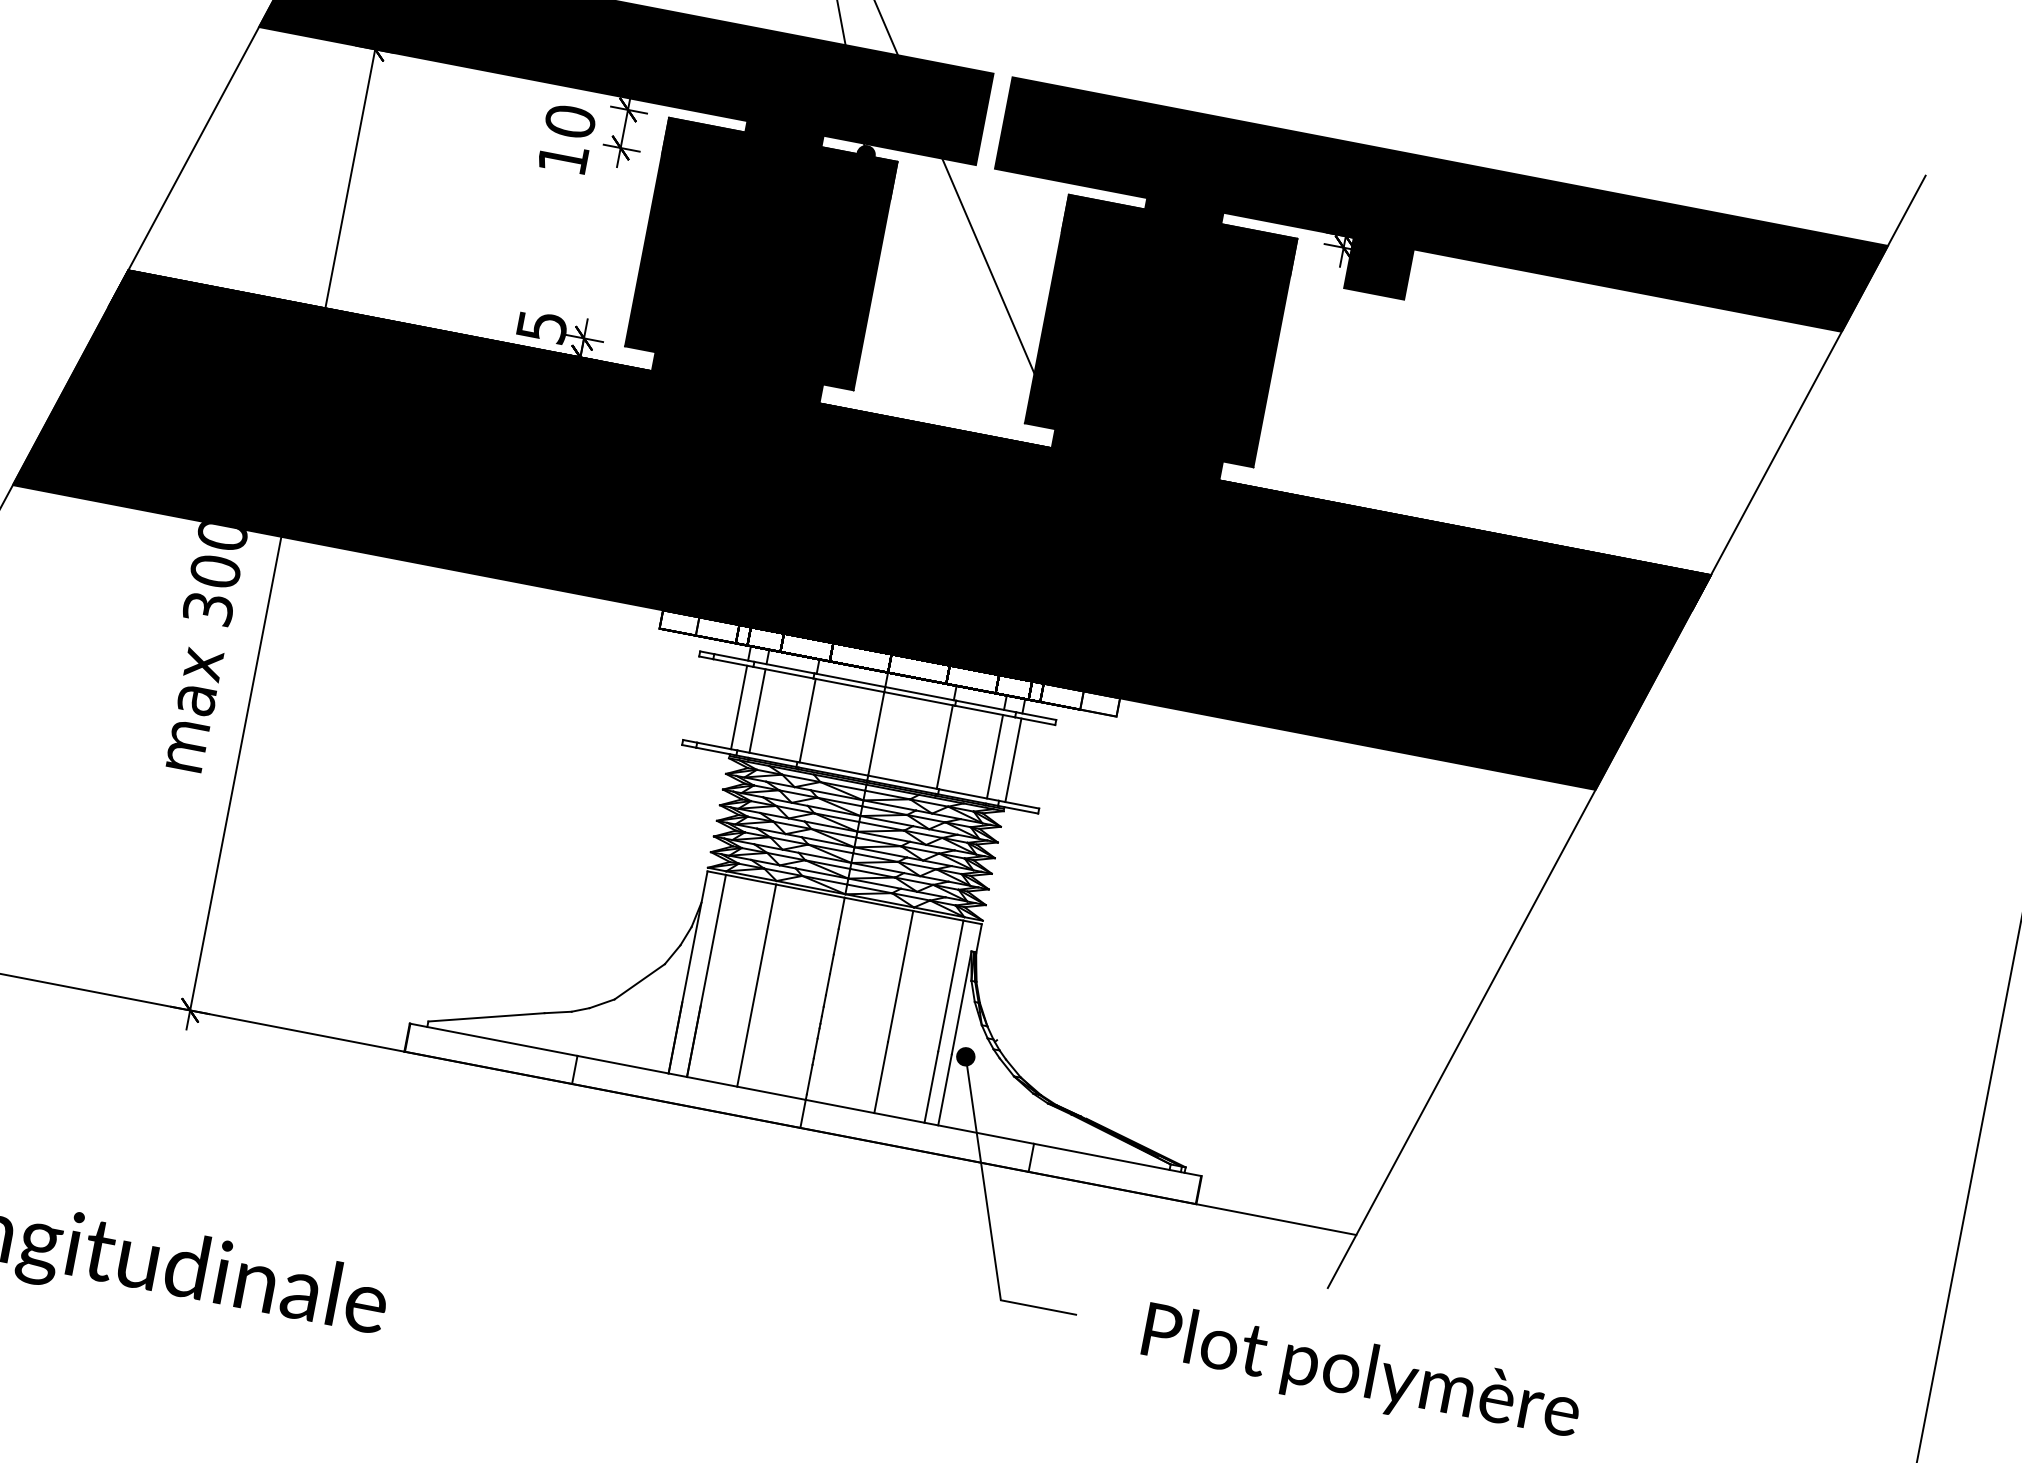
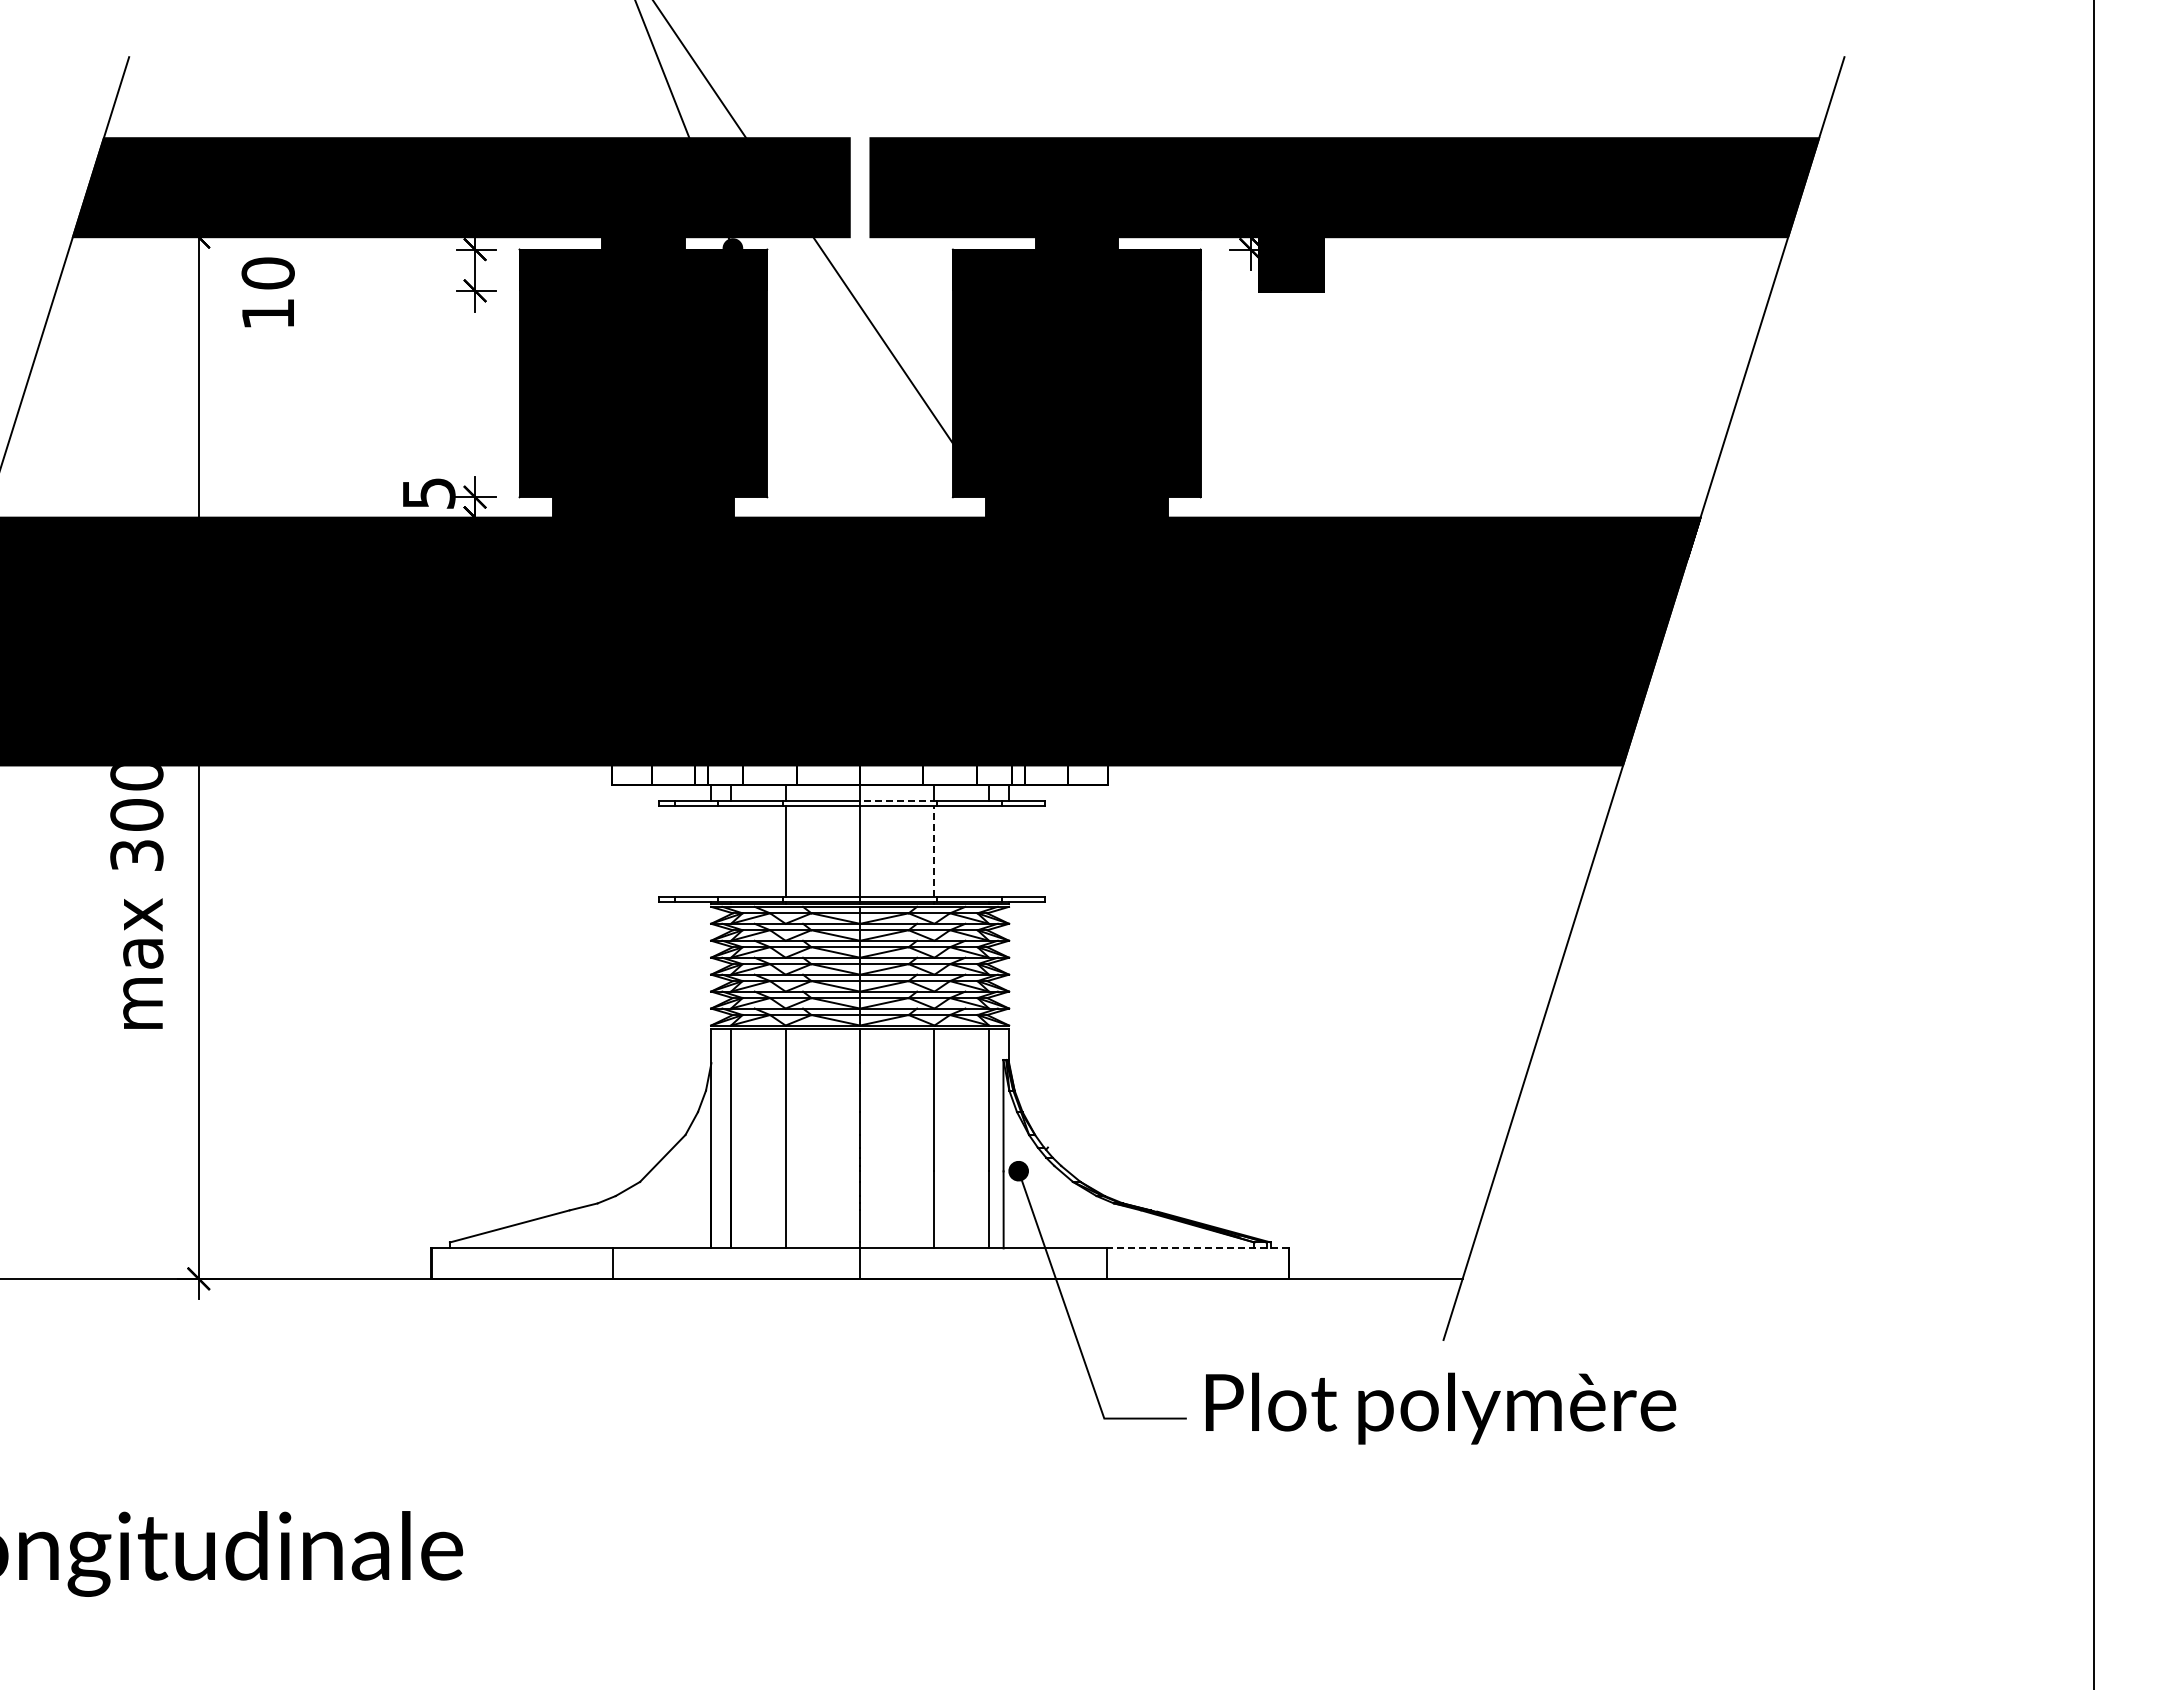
text: (566, 139) -> (267, 292), moved
line: (919, 693) -> (897, 800), solid -> dashed
line: (739, 707) -> (711, 851), removed
line: (757, 710) -> (731, 851), removed
line: (944, 746) -> (934, 851), solid -> dashed
line: (994, 756) -> (988, 851), removed
line: (1013, 760) -> (1008, 851), removed
line: (1117, 1160) -> (1198, 1248), solid -> dashed
text: (1361, 1375) -> (1441, 1408), moved

